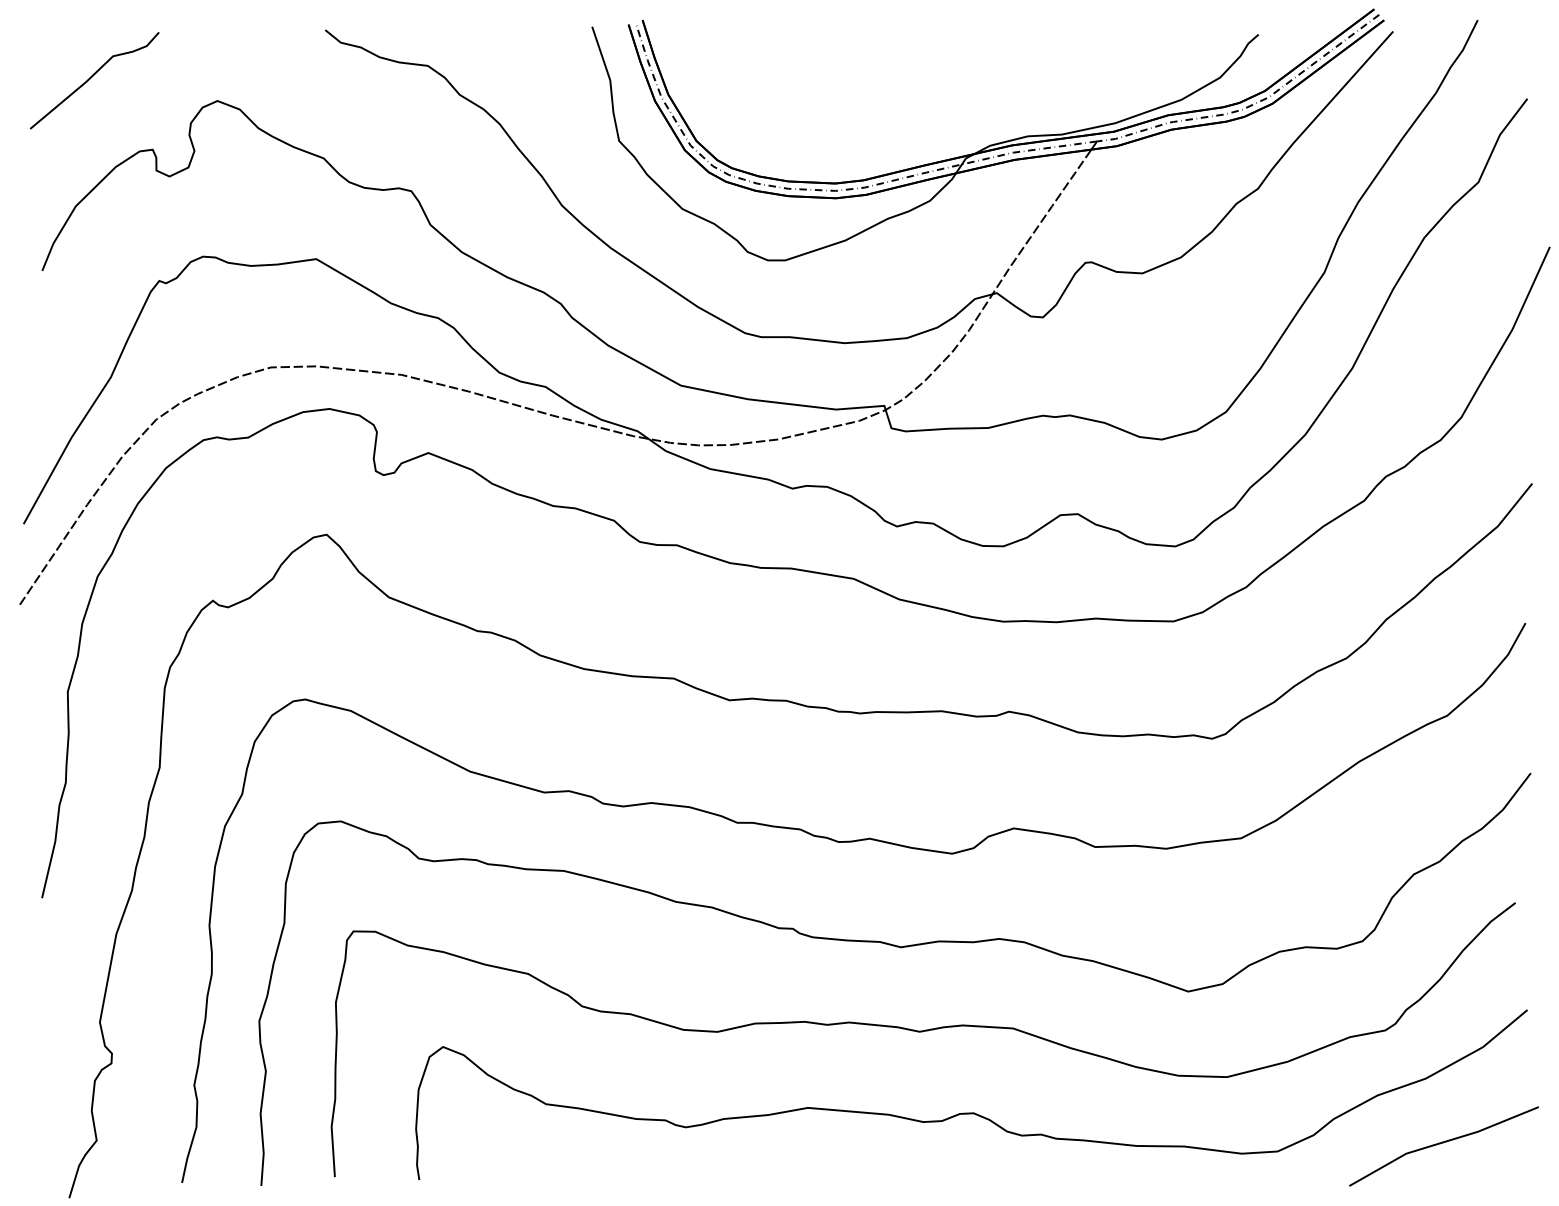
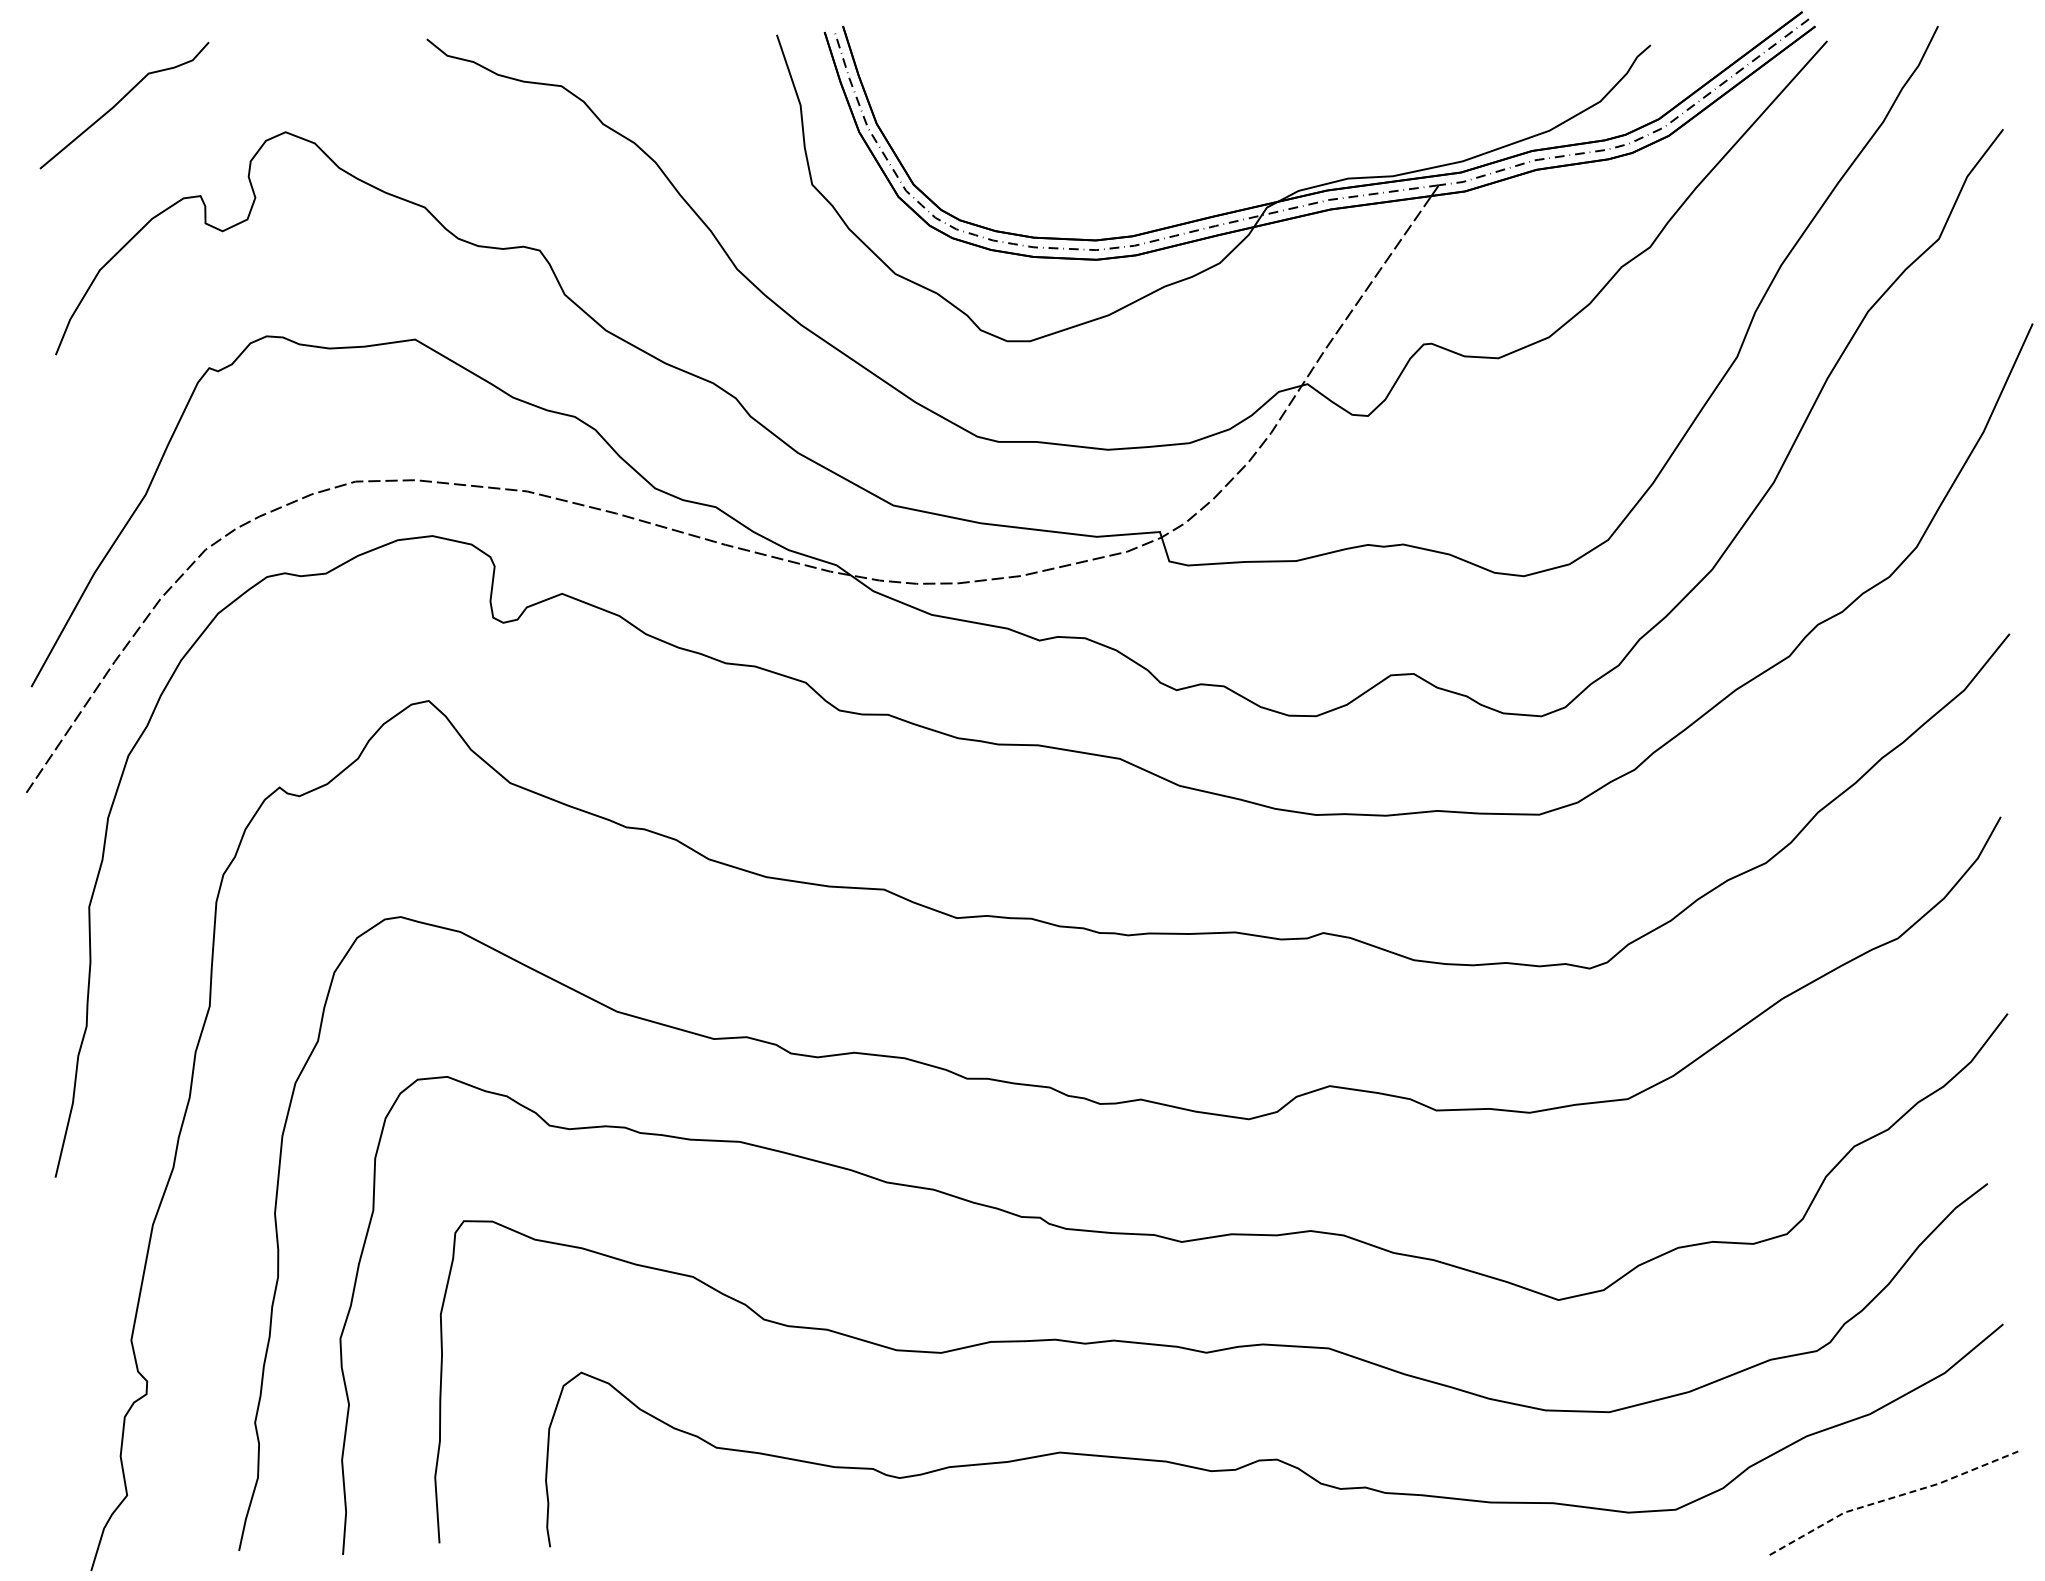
line: (1442, 1142) -> (1891, 1498), solid -> dashed

